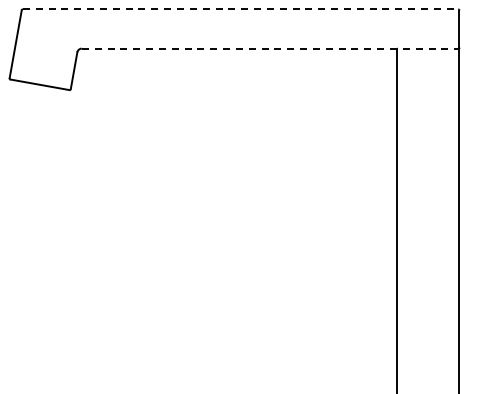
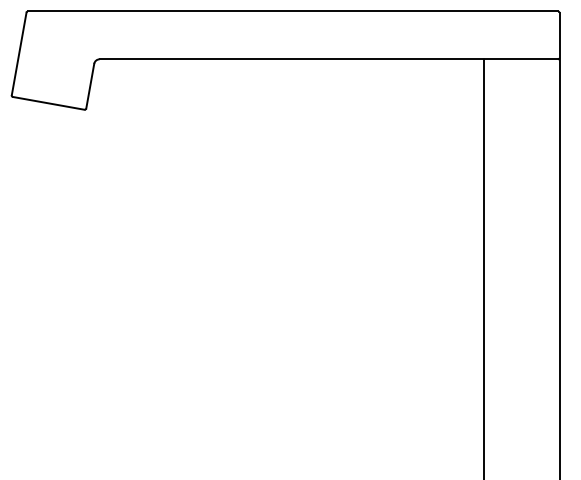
line: (240, 9) -> (292, 11), dashed -> solid
line: (270, 48) -> (329, 59), dashed -> solid

